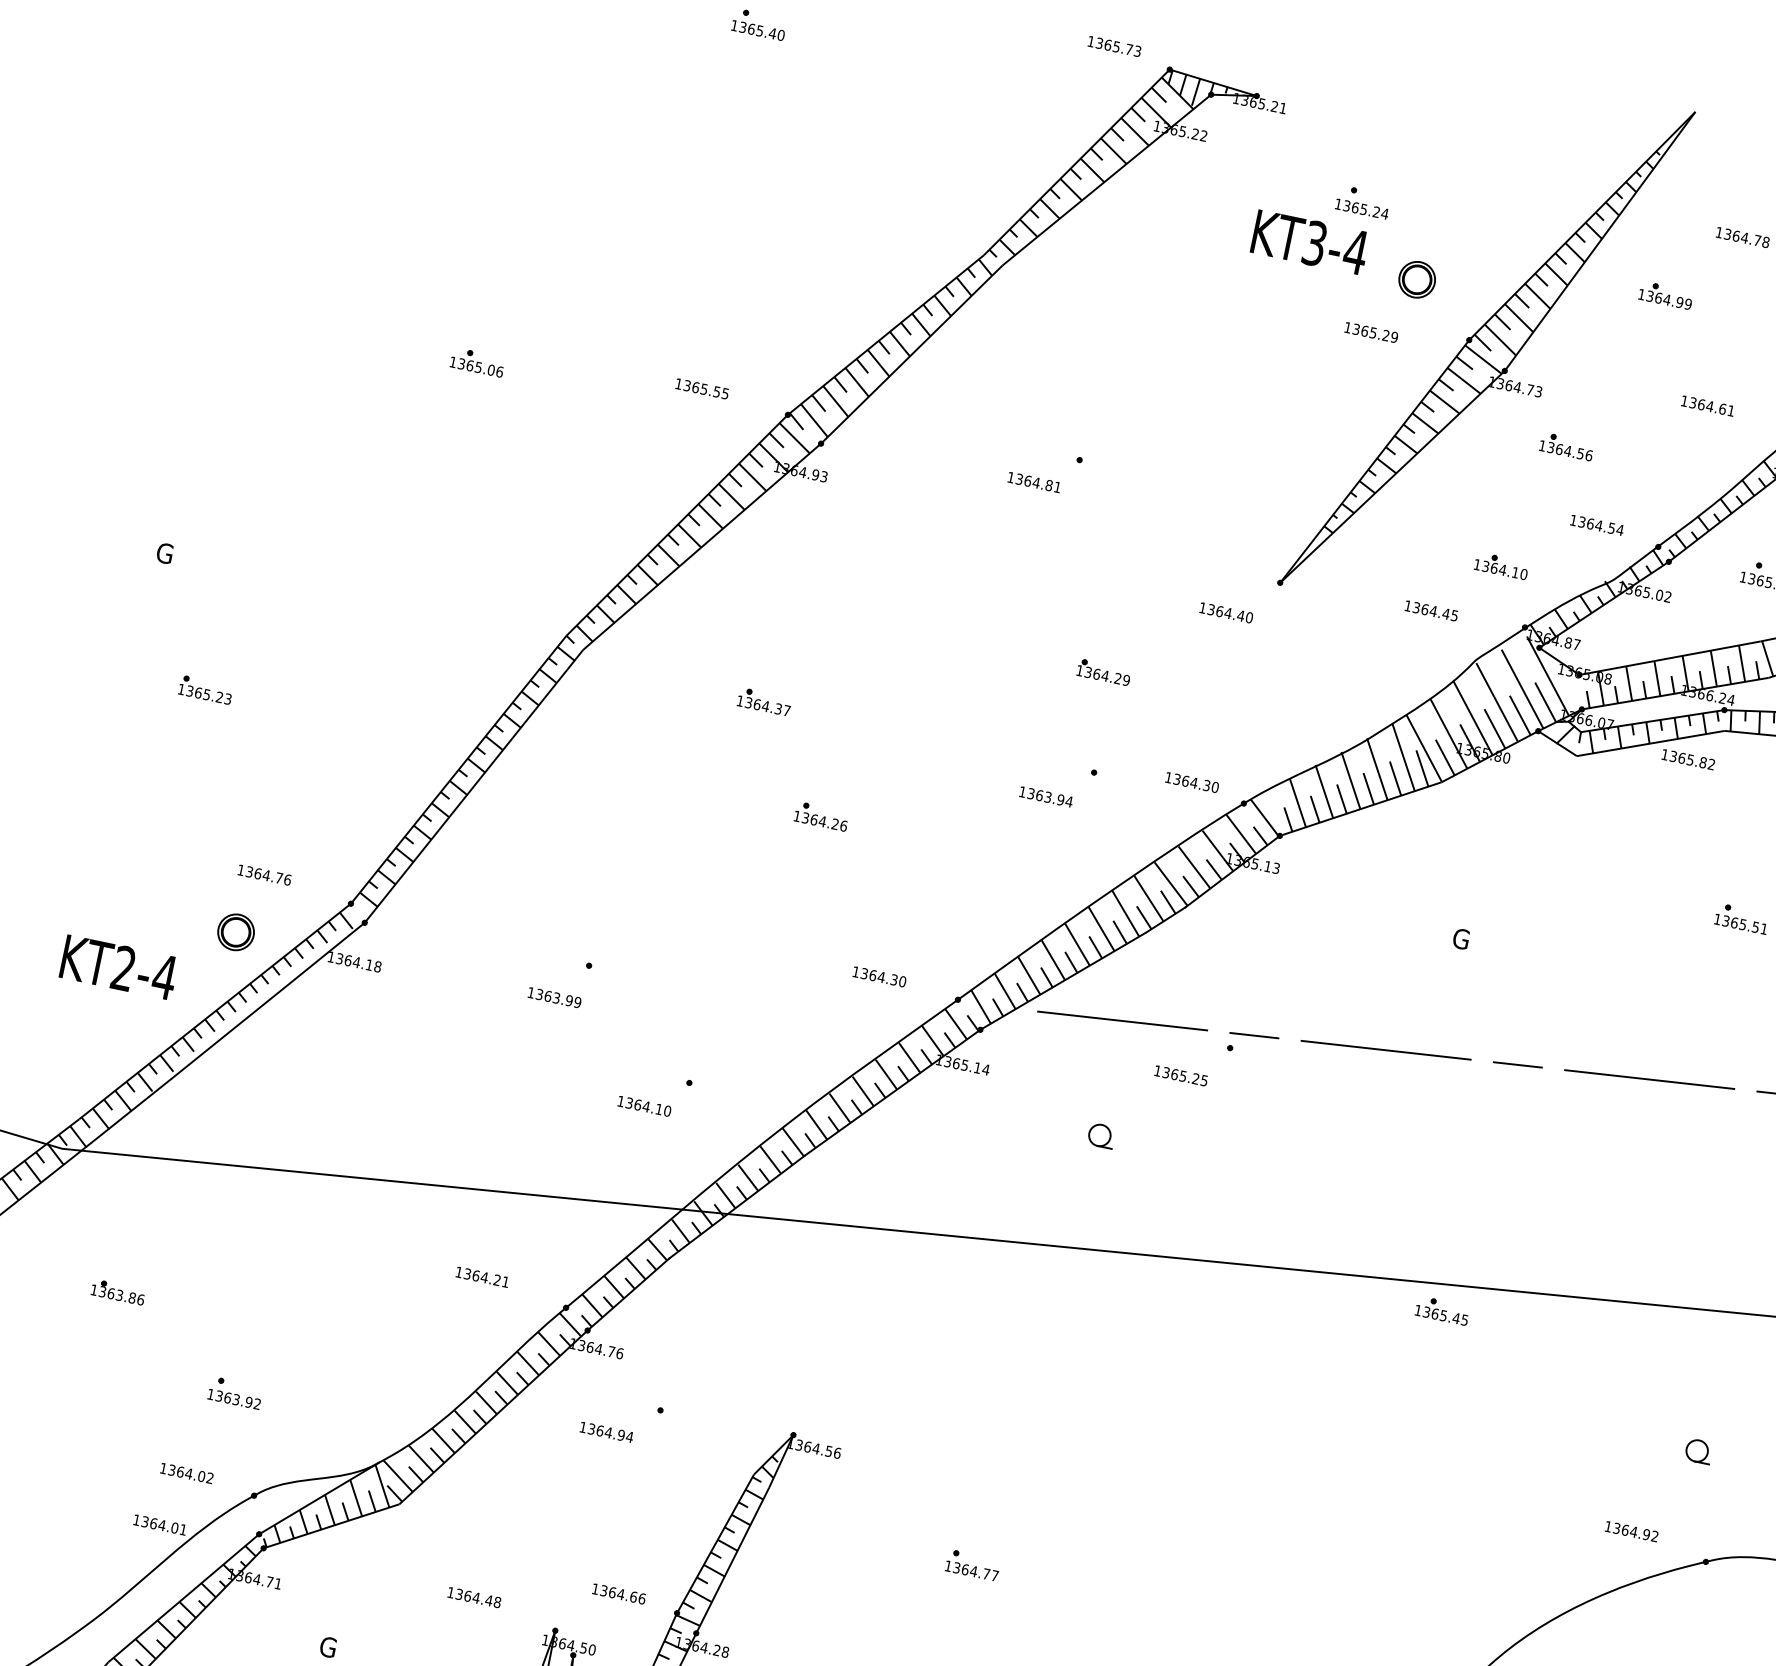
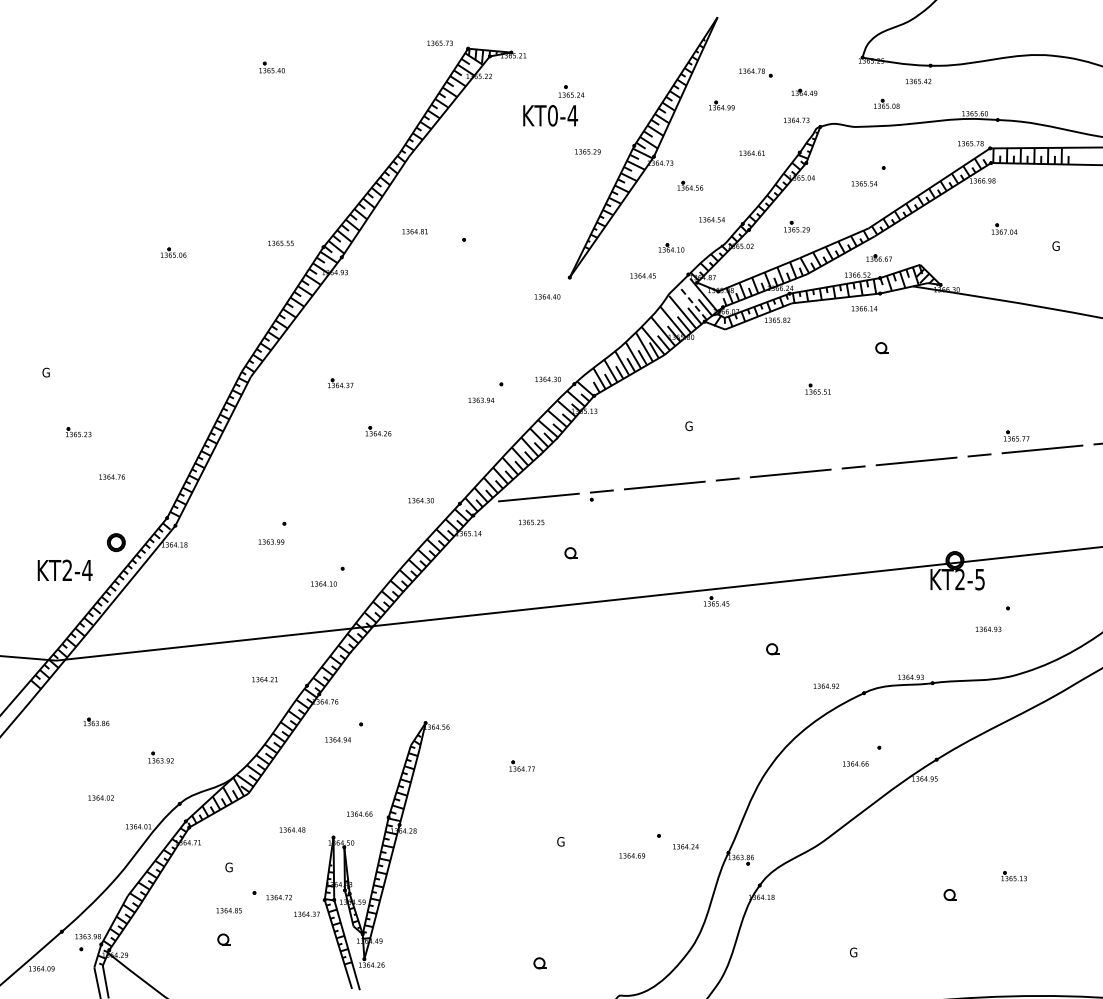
text: (1314, 242) -> (552, 115), KT3-4 -> KT0-4
part: (1415, 279) -> (603, 122), removed
text: (1033, 481) -> (414, 231), moved
part: (1102, 669) -> (495, 335), removed
line: (1520, 688) -> (692, 303), solid -> dashed
text: (263, 873) -> (111, 476), moved
text: (1180, 1075) -> (531, 522), moved
part: (1099, 1136) -> (570, 553), moved
part: (1697, 1451) -> (772, 649), moved
text: (185, 1472) -> (100, 797), moved

